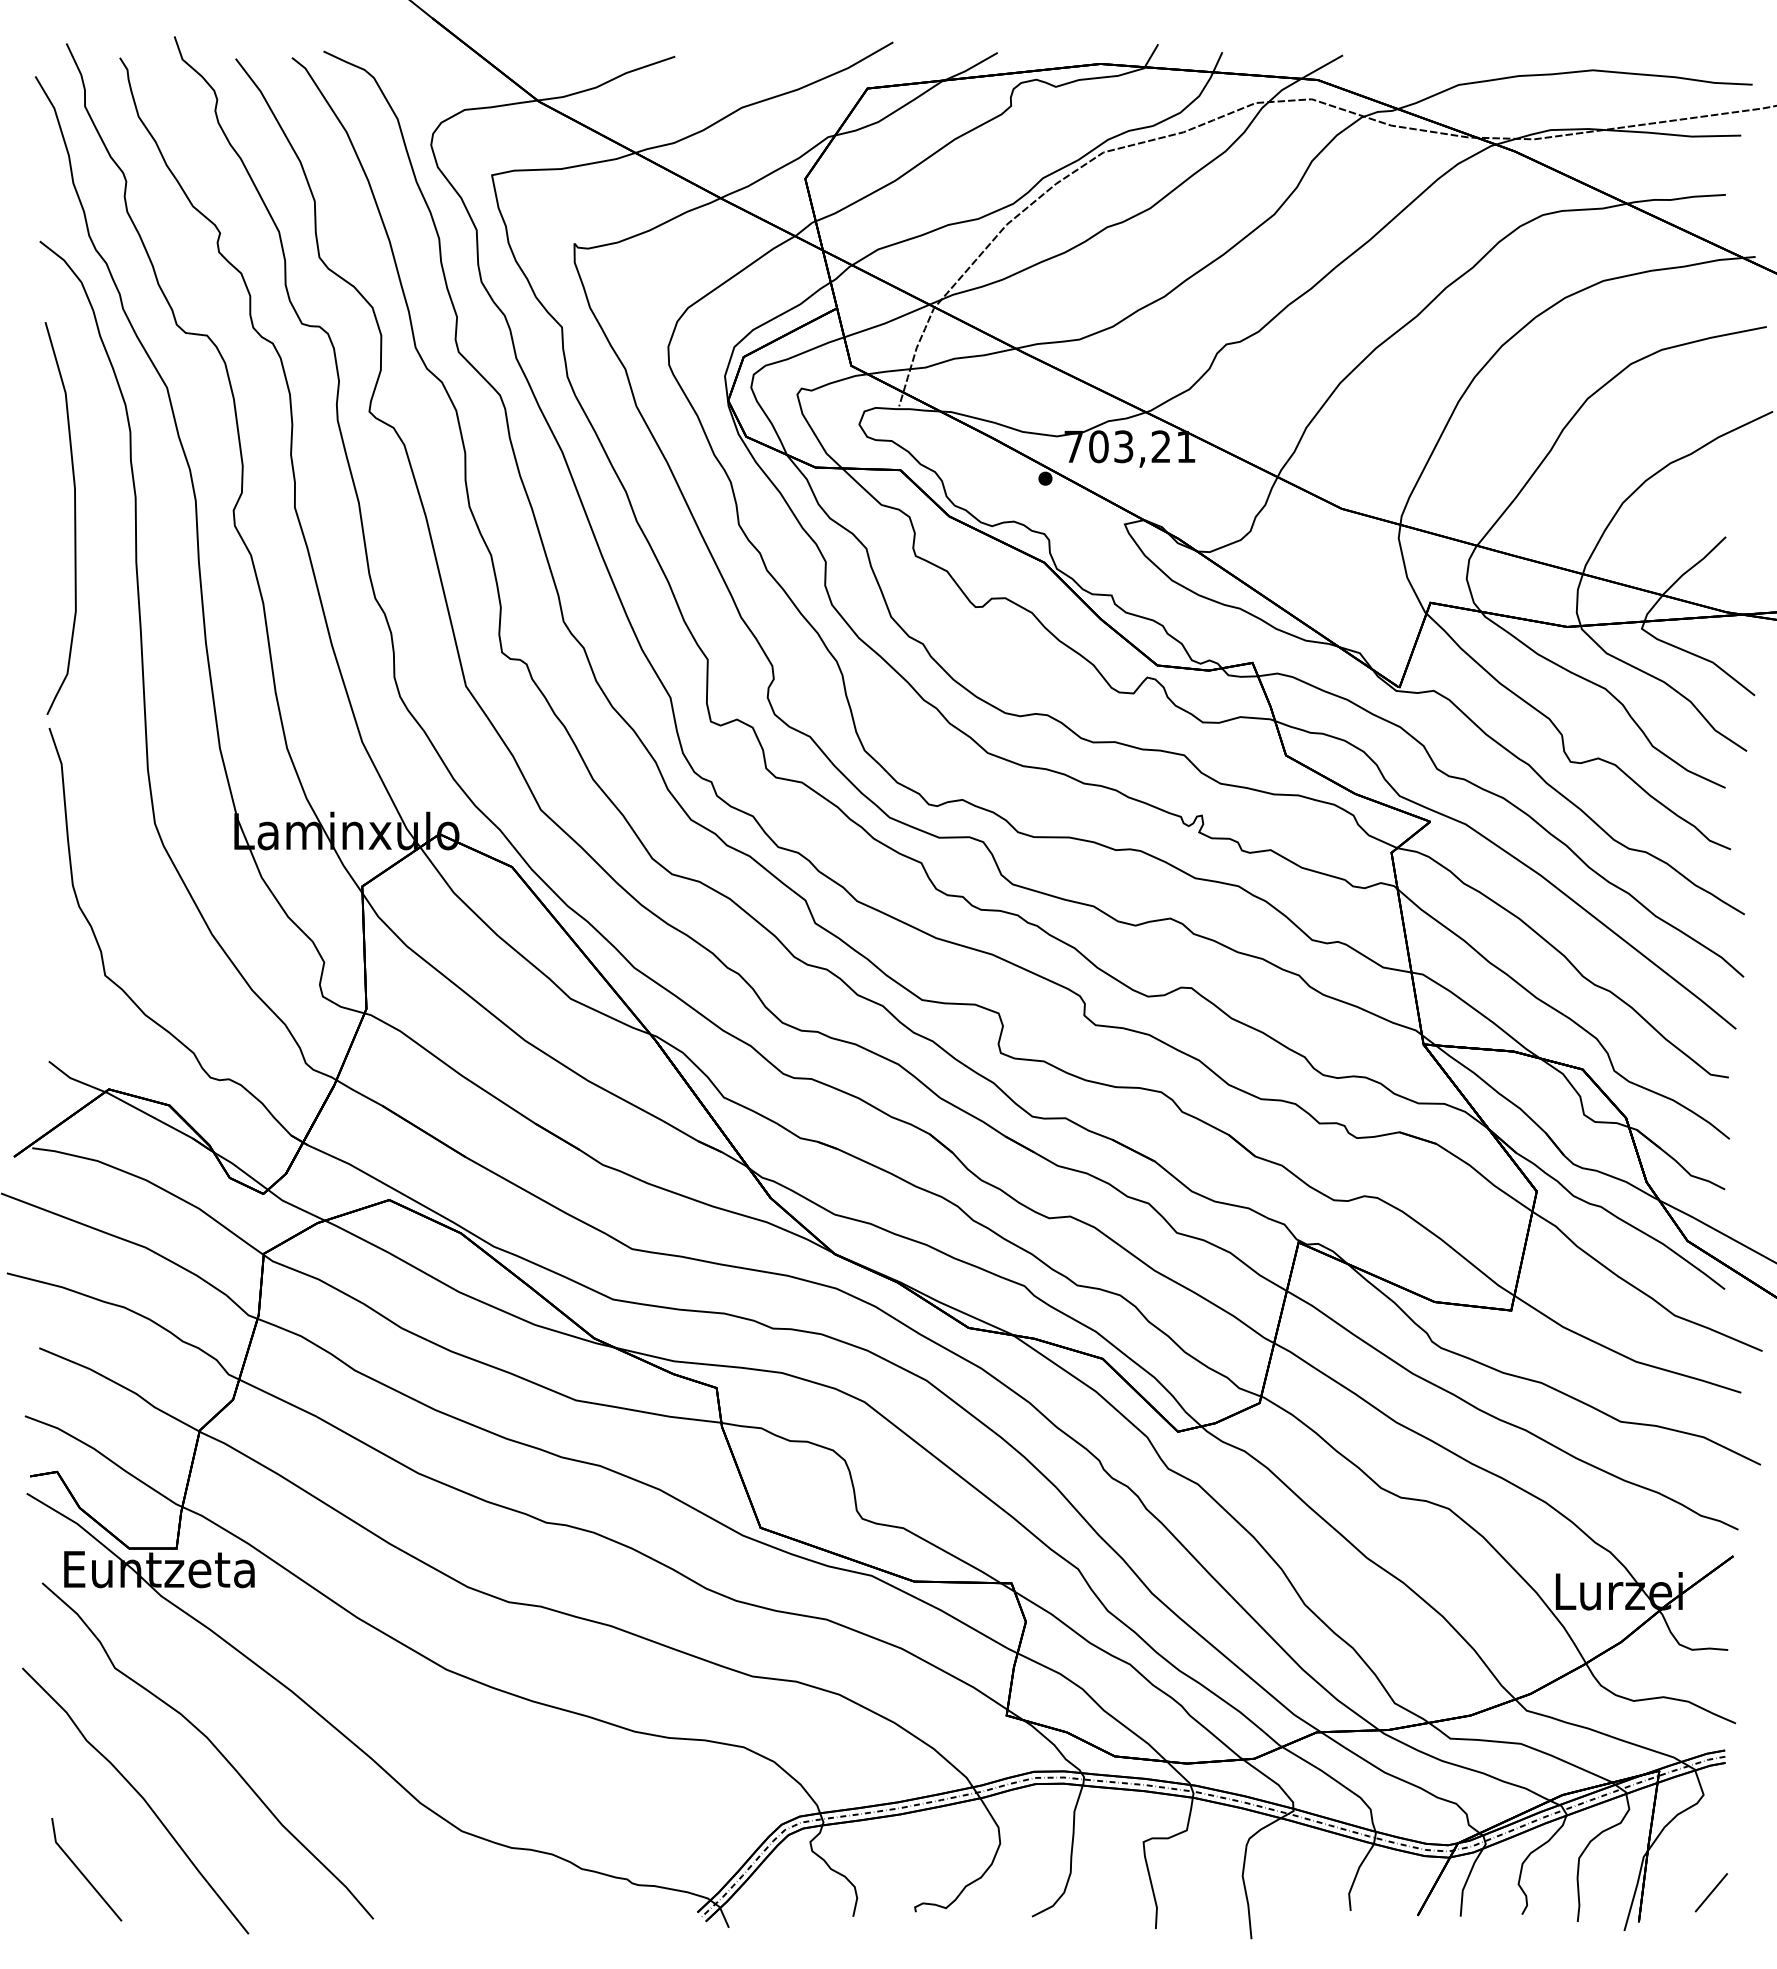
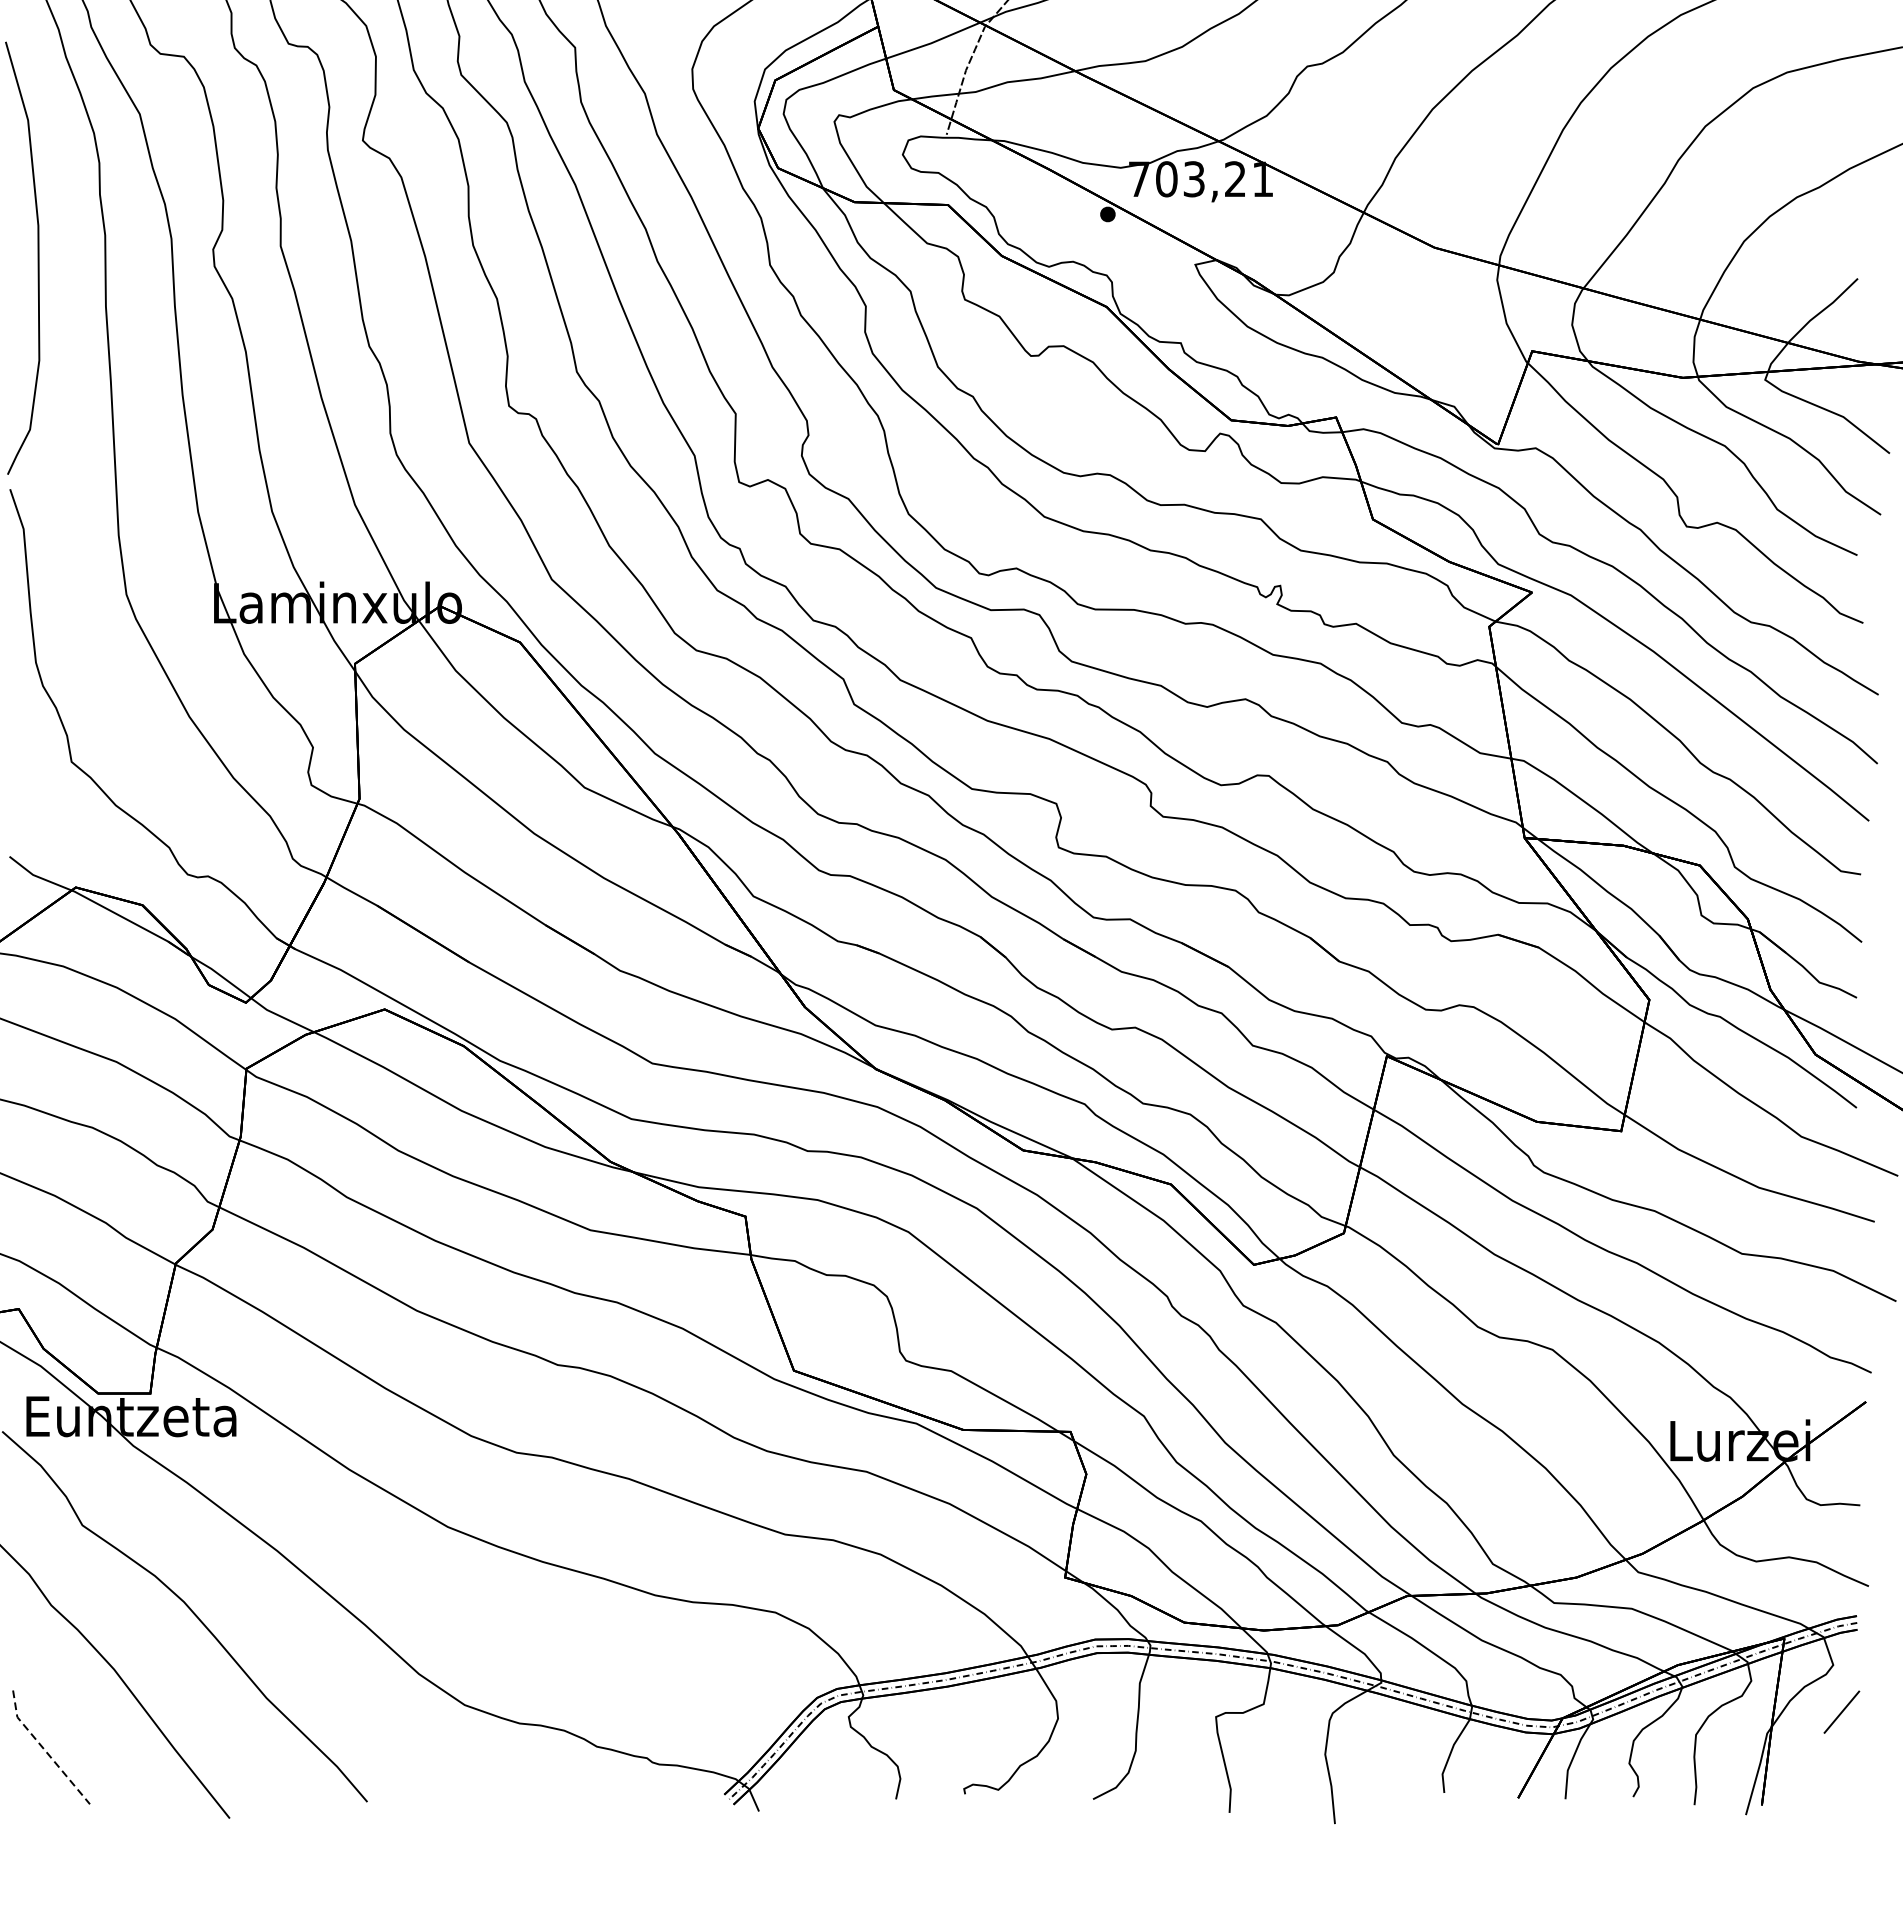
line: (80, 1872) -> (44, 1750), solid -> dashed
line: (1710, 1892) -> (1840, 1711), moved

